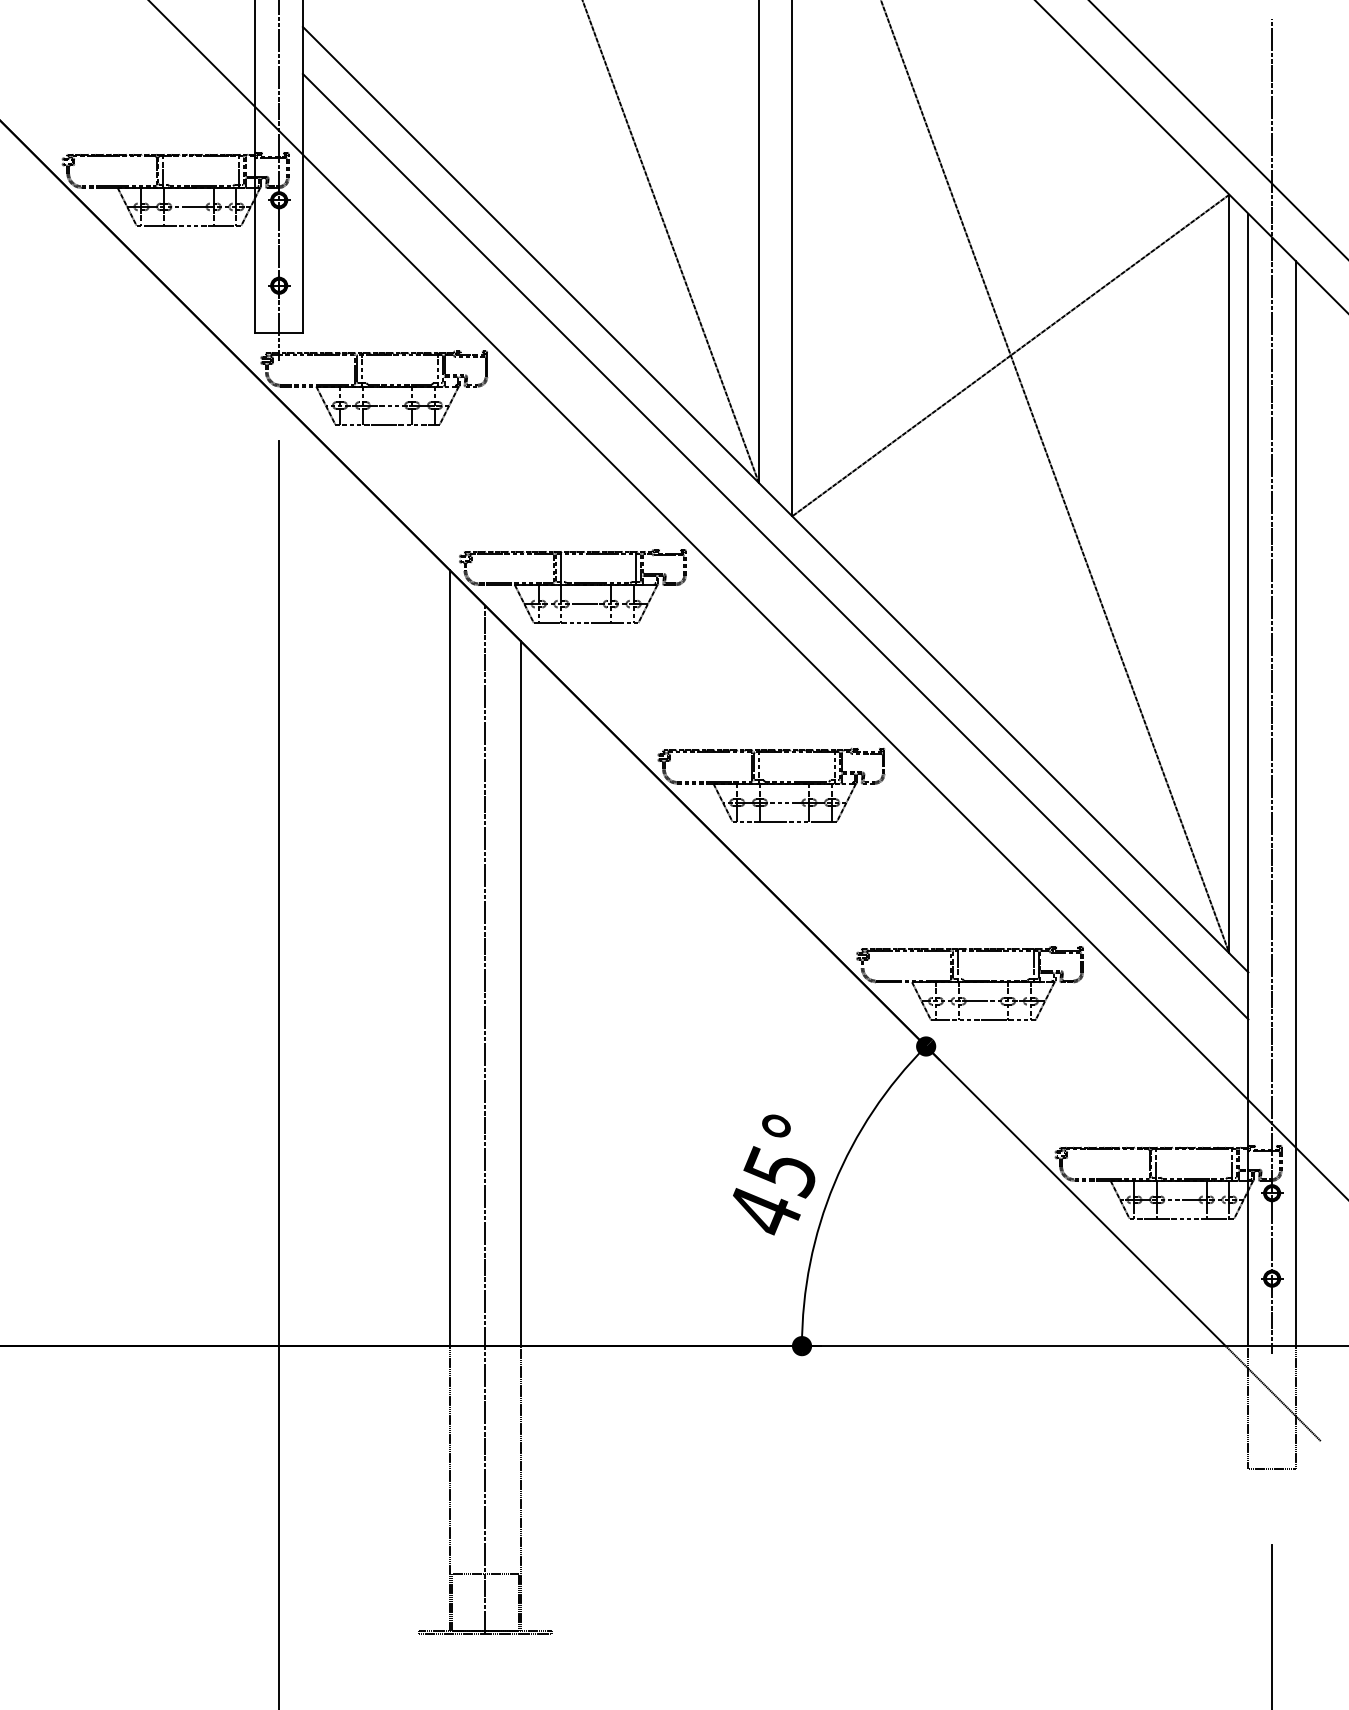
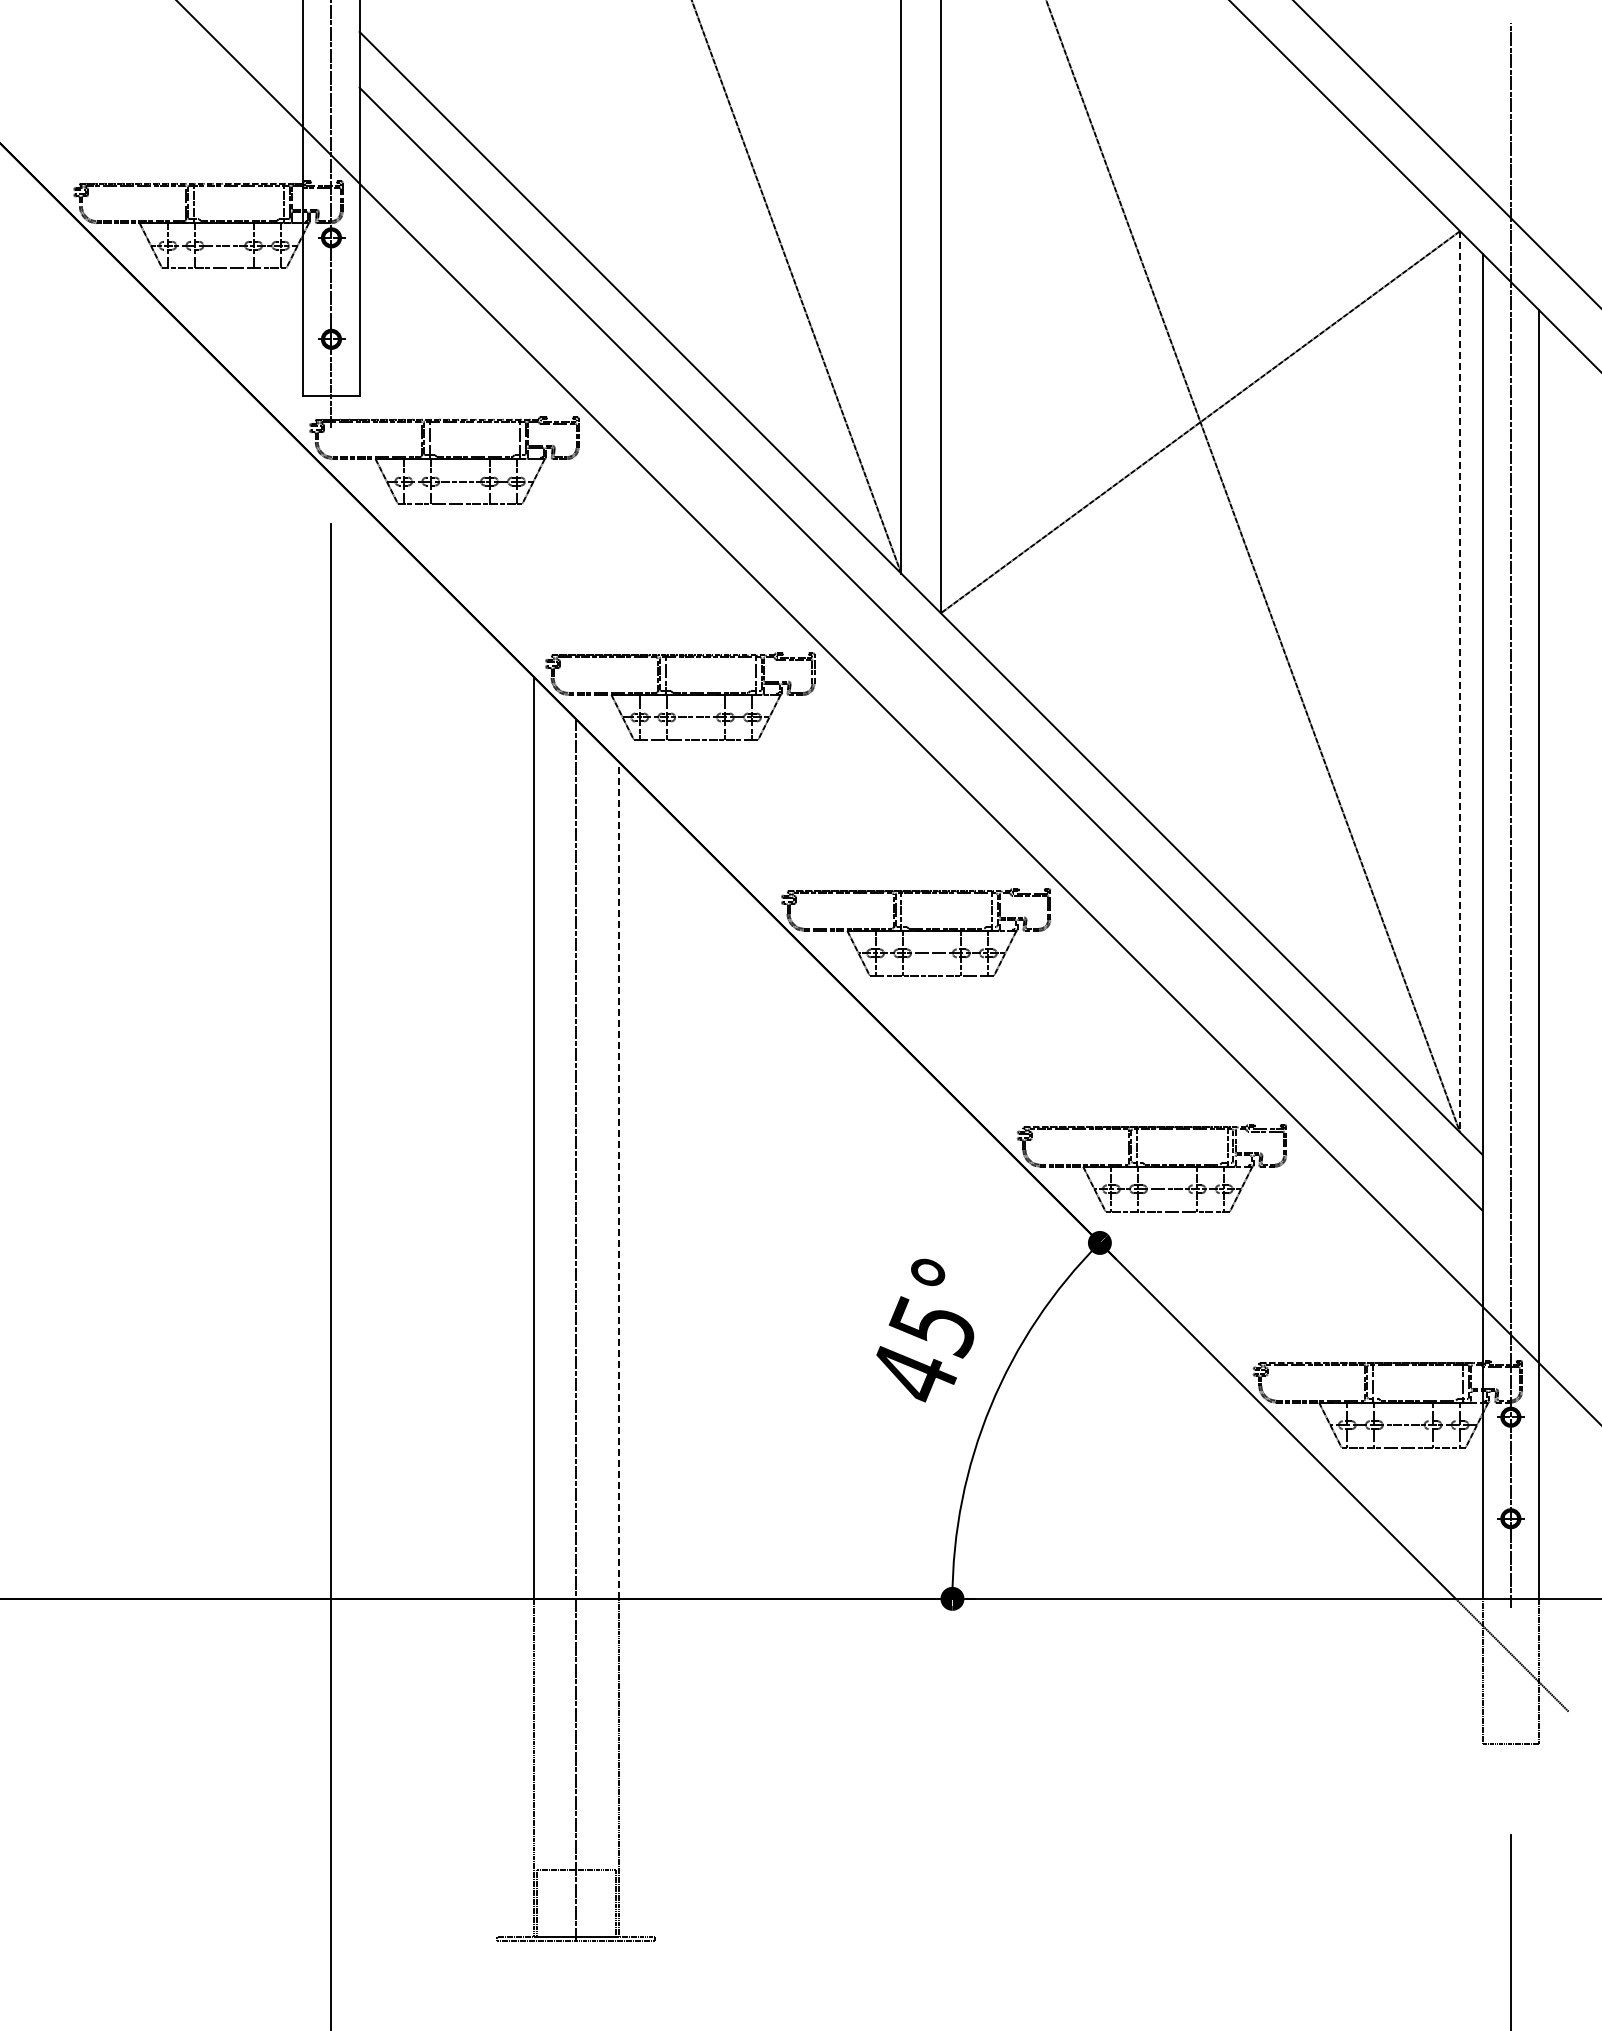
line: (1229, 573) -> (1460, 681), solid -> dashed
line: (520, 993) -> (618, 1180), solid -> dashed
text: (774, 1174) -> (925, 1330), moved

